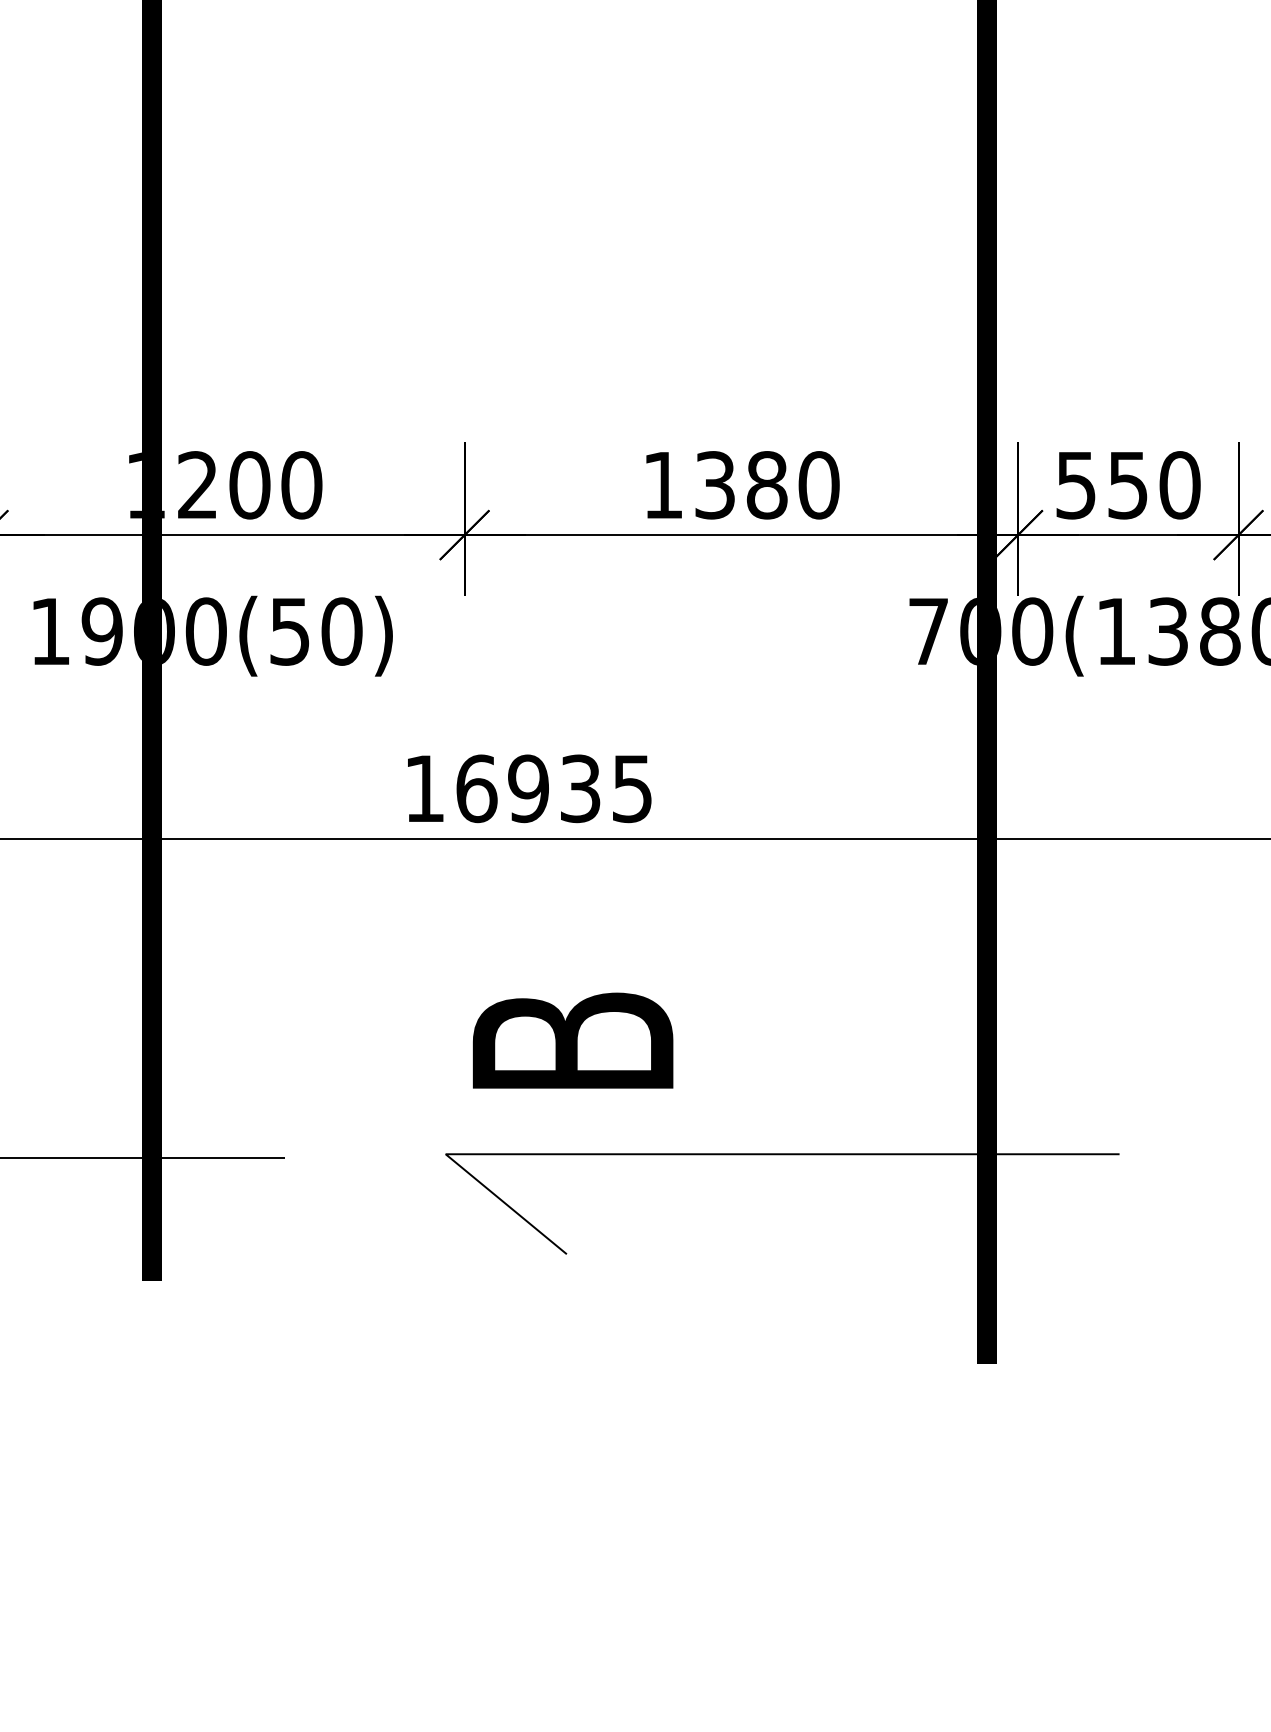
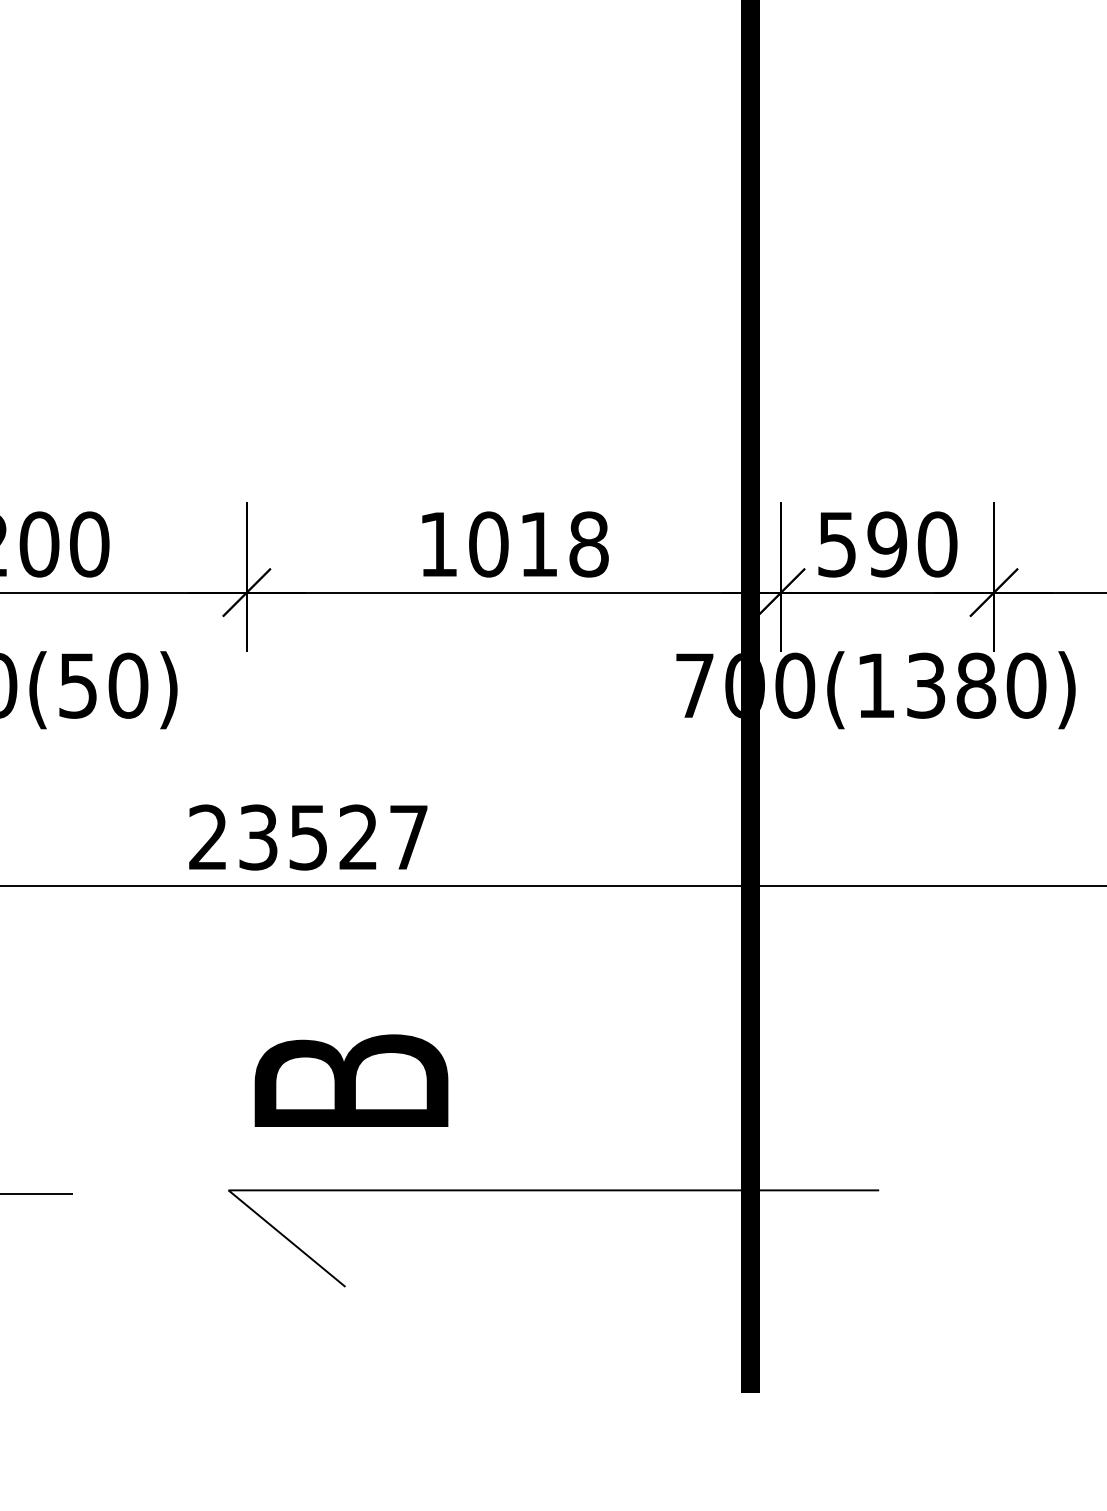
text: (766, 485) -> (538, 544), 1380 -> 1018
text: (1127, 485) -> (886, 544), 550 -> 590
text: (528, 788) -> (308, 837), 16935 -> 23527

